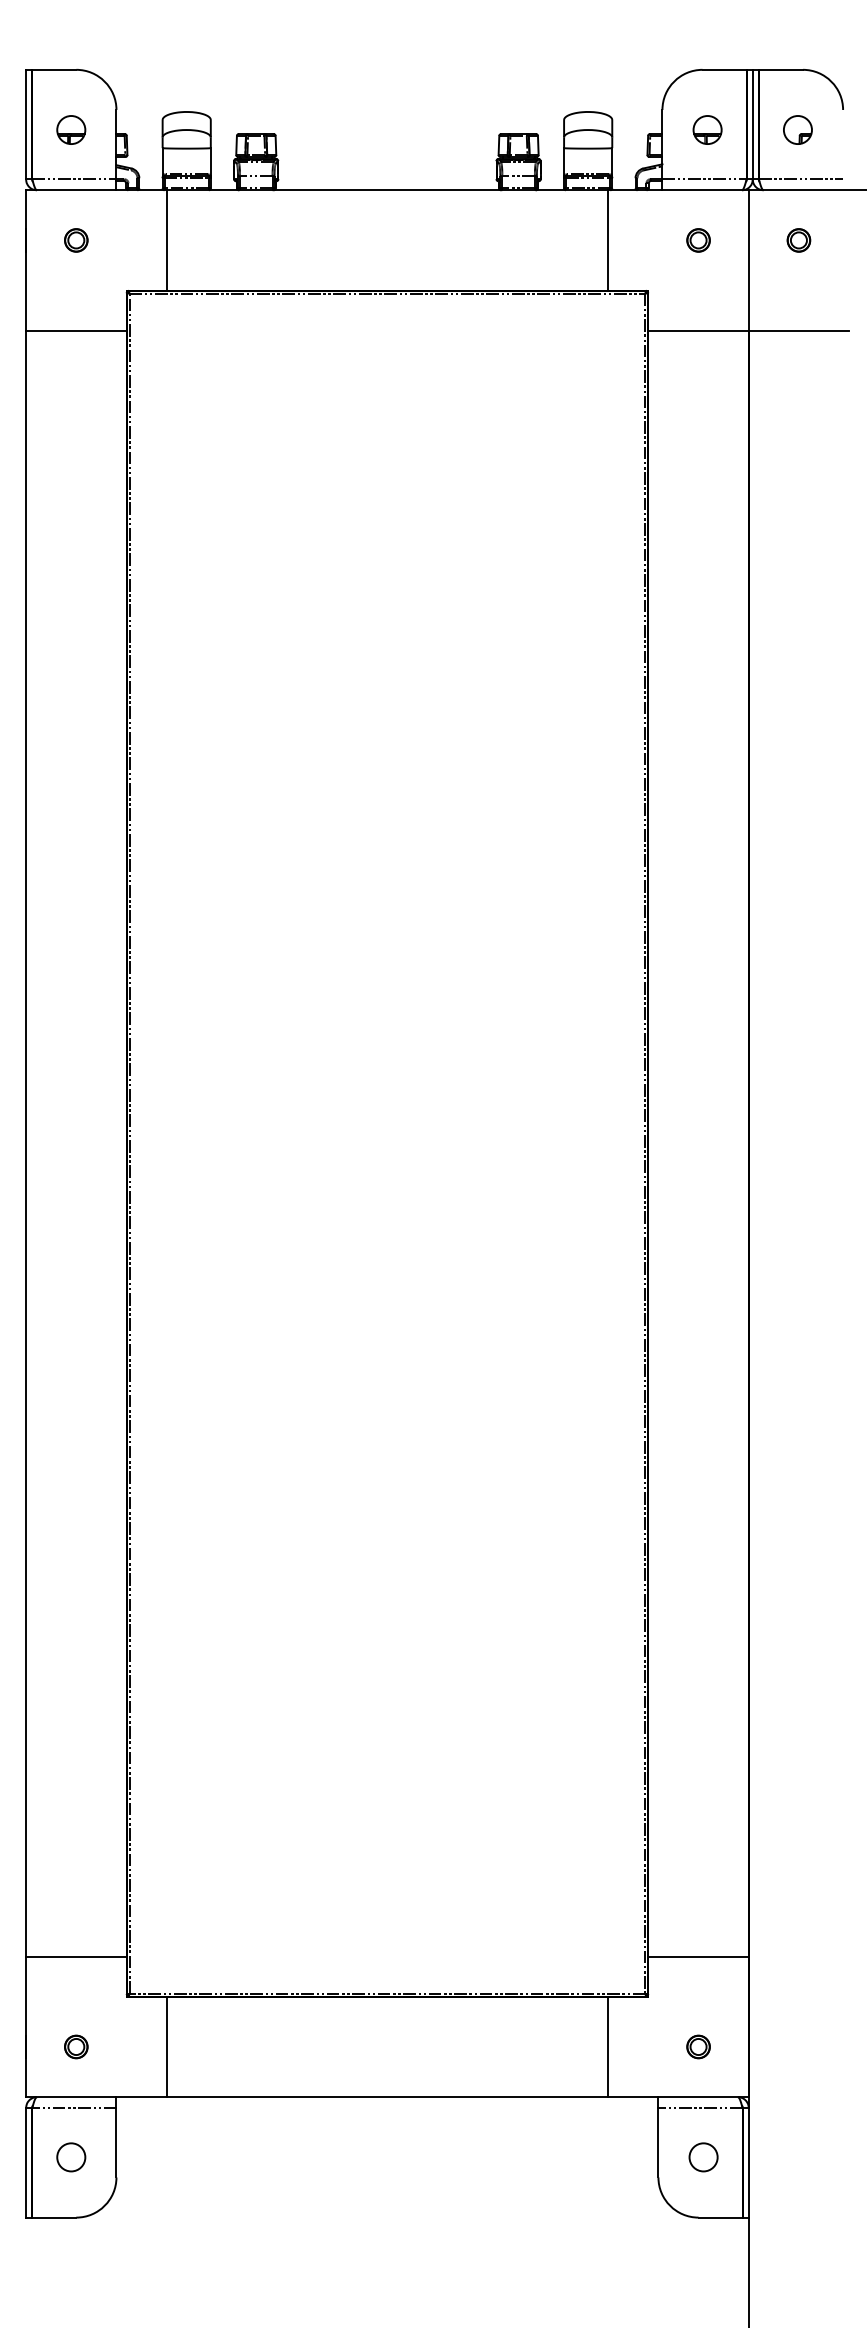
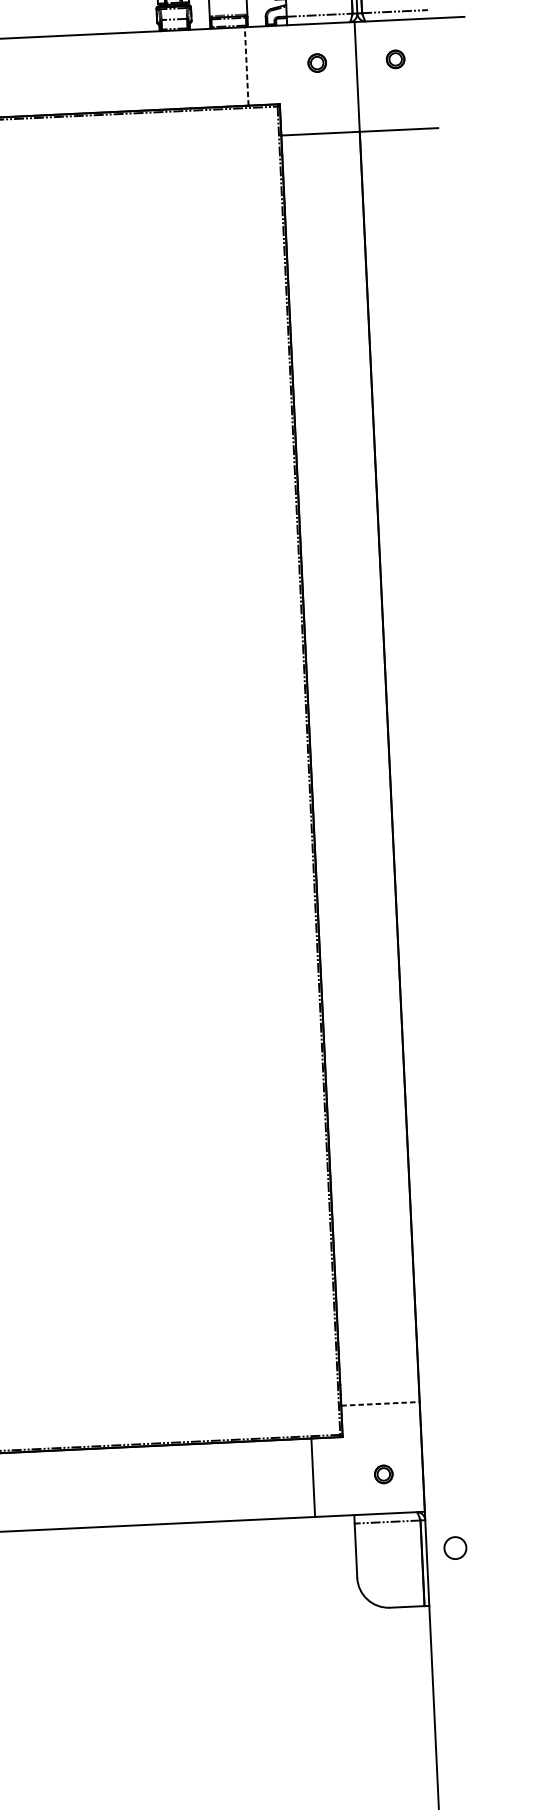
line: (608, 239) -> (246, 65), solid -> dashed
line: (699, 1956) -> (381, 1403), solid -> dashed
circle: (703, 2157) -> (455, 1548), moved

